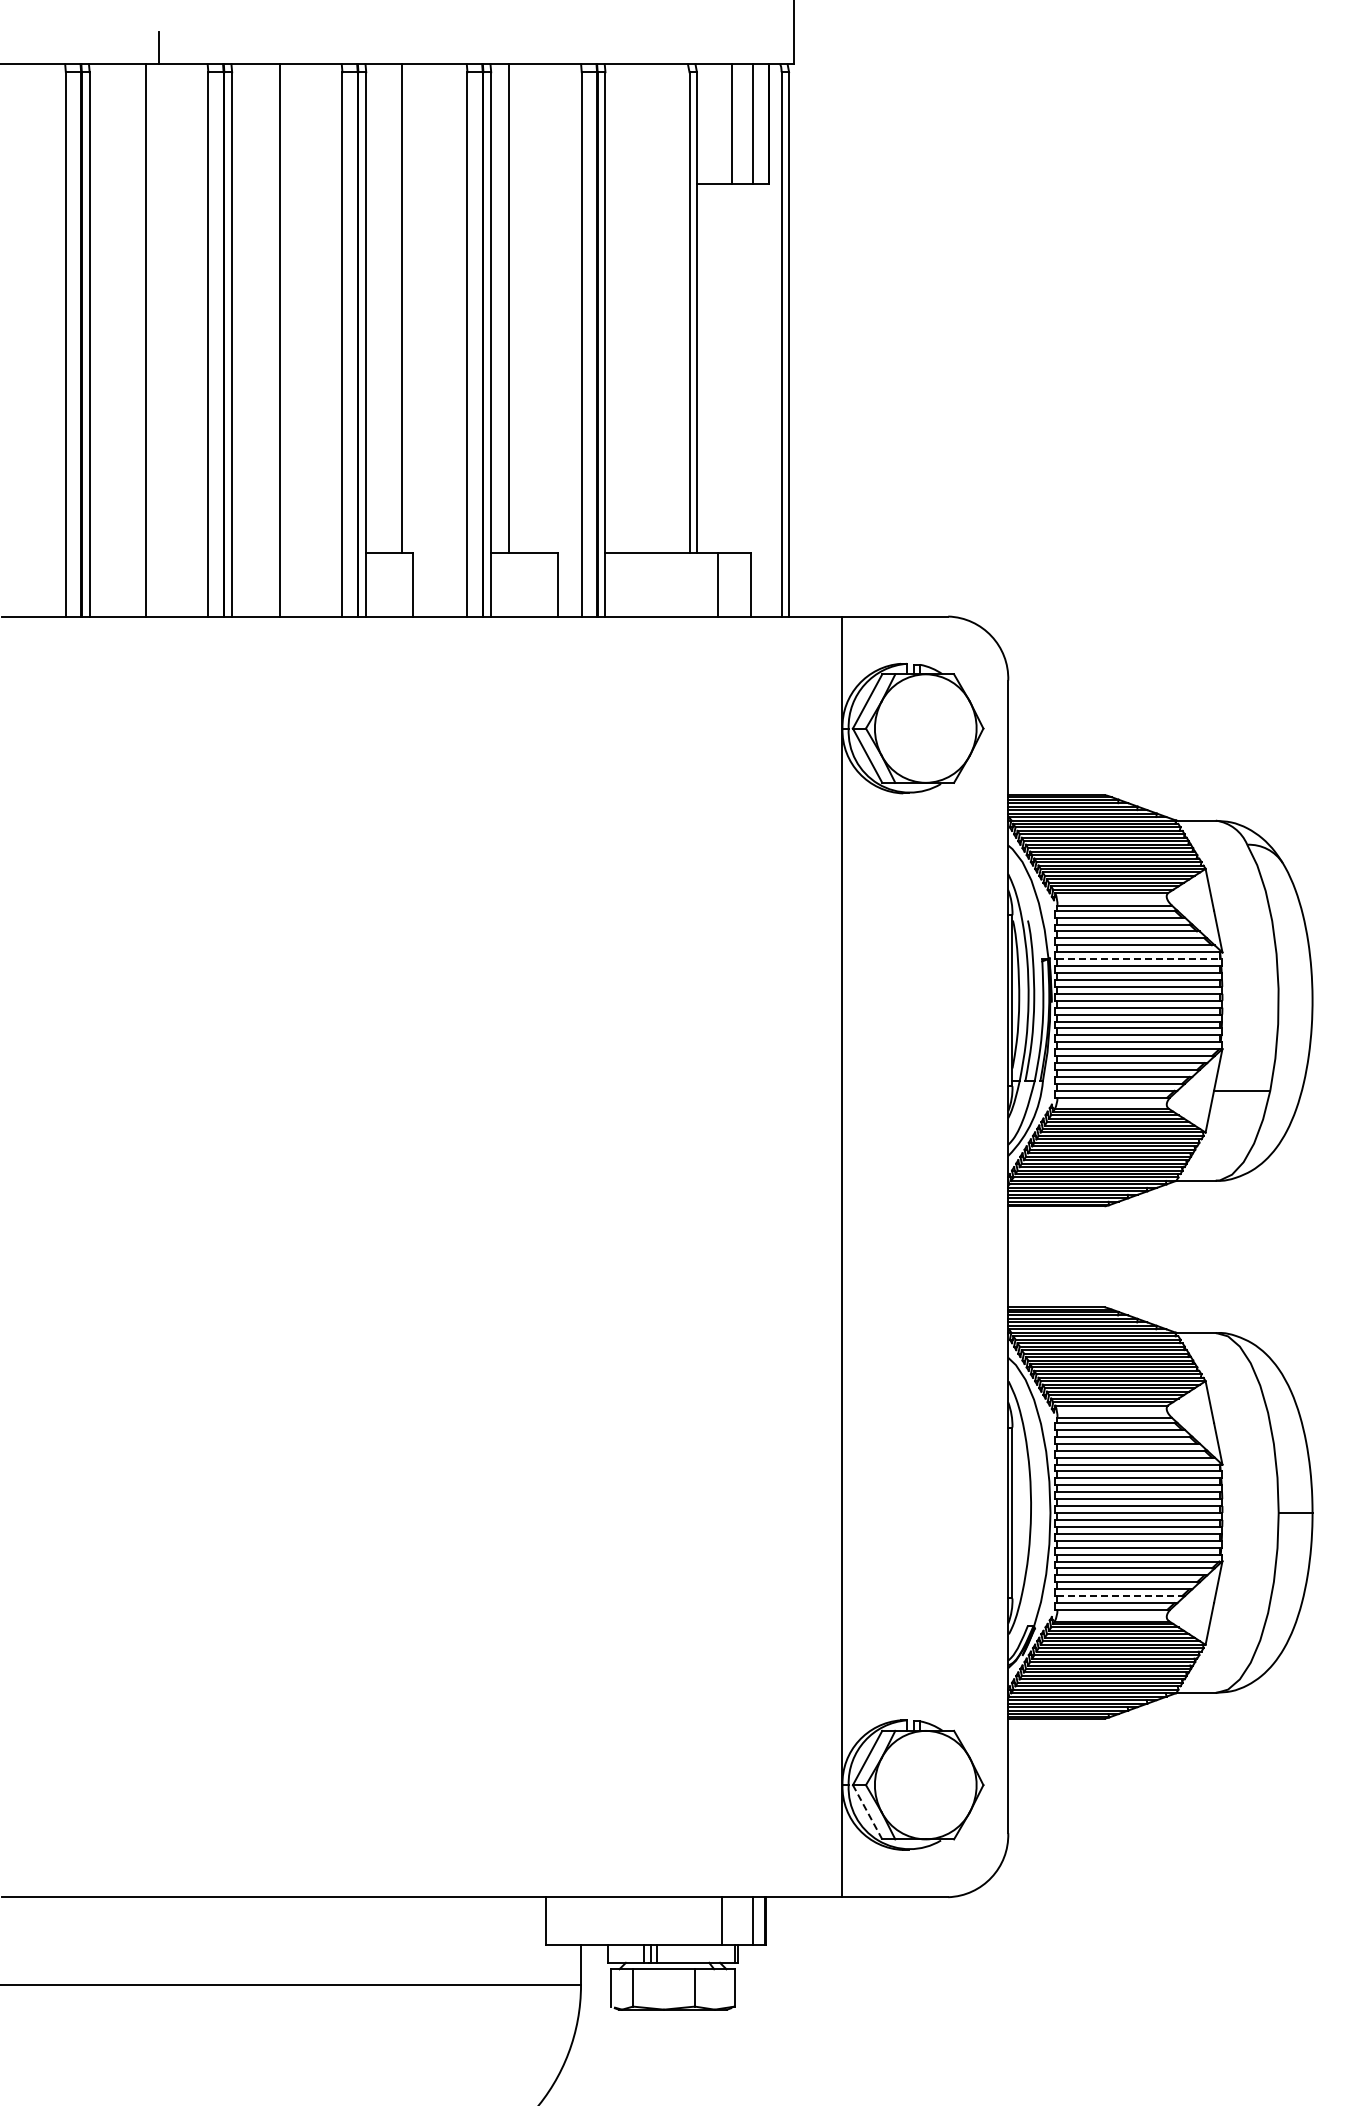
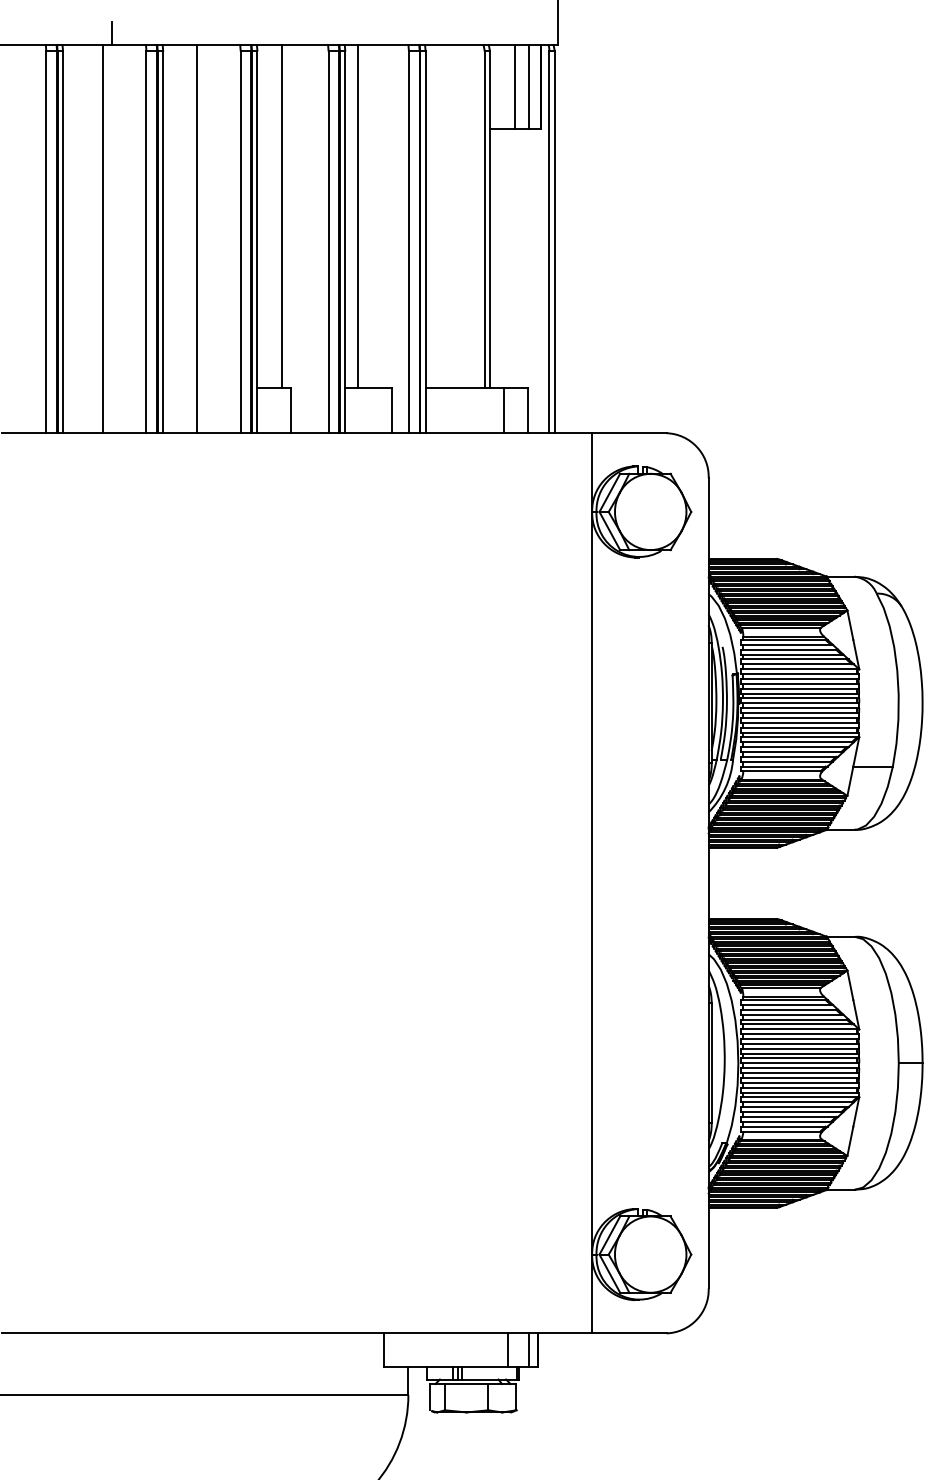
line: (1140, 959) -> (801, 674), dashed -> solid
line: (1121, 1596) -> (788, 1122), dashed -> solid
line: (867, 1812) -> (609, 1273), dashed -> solid

